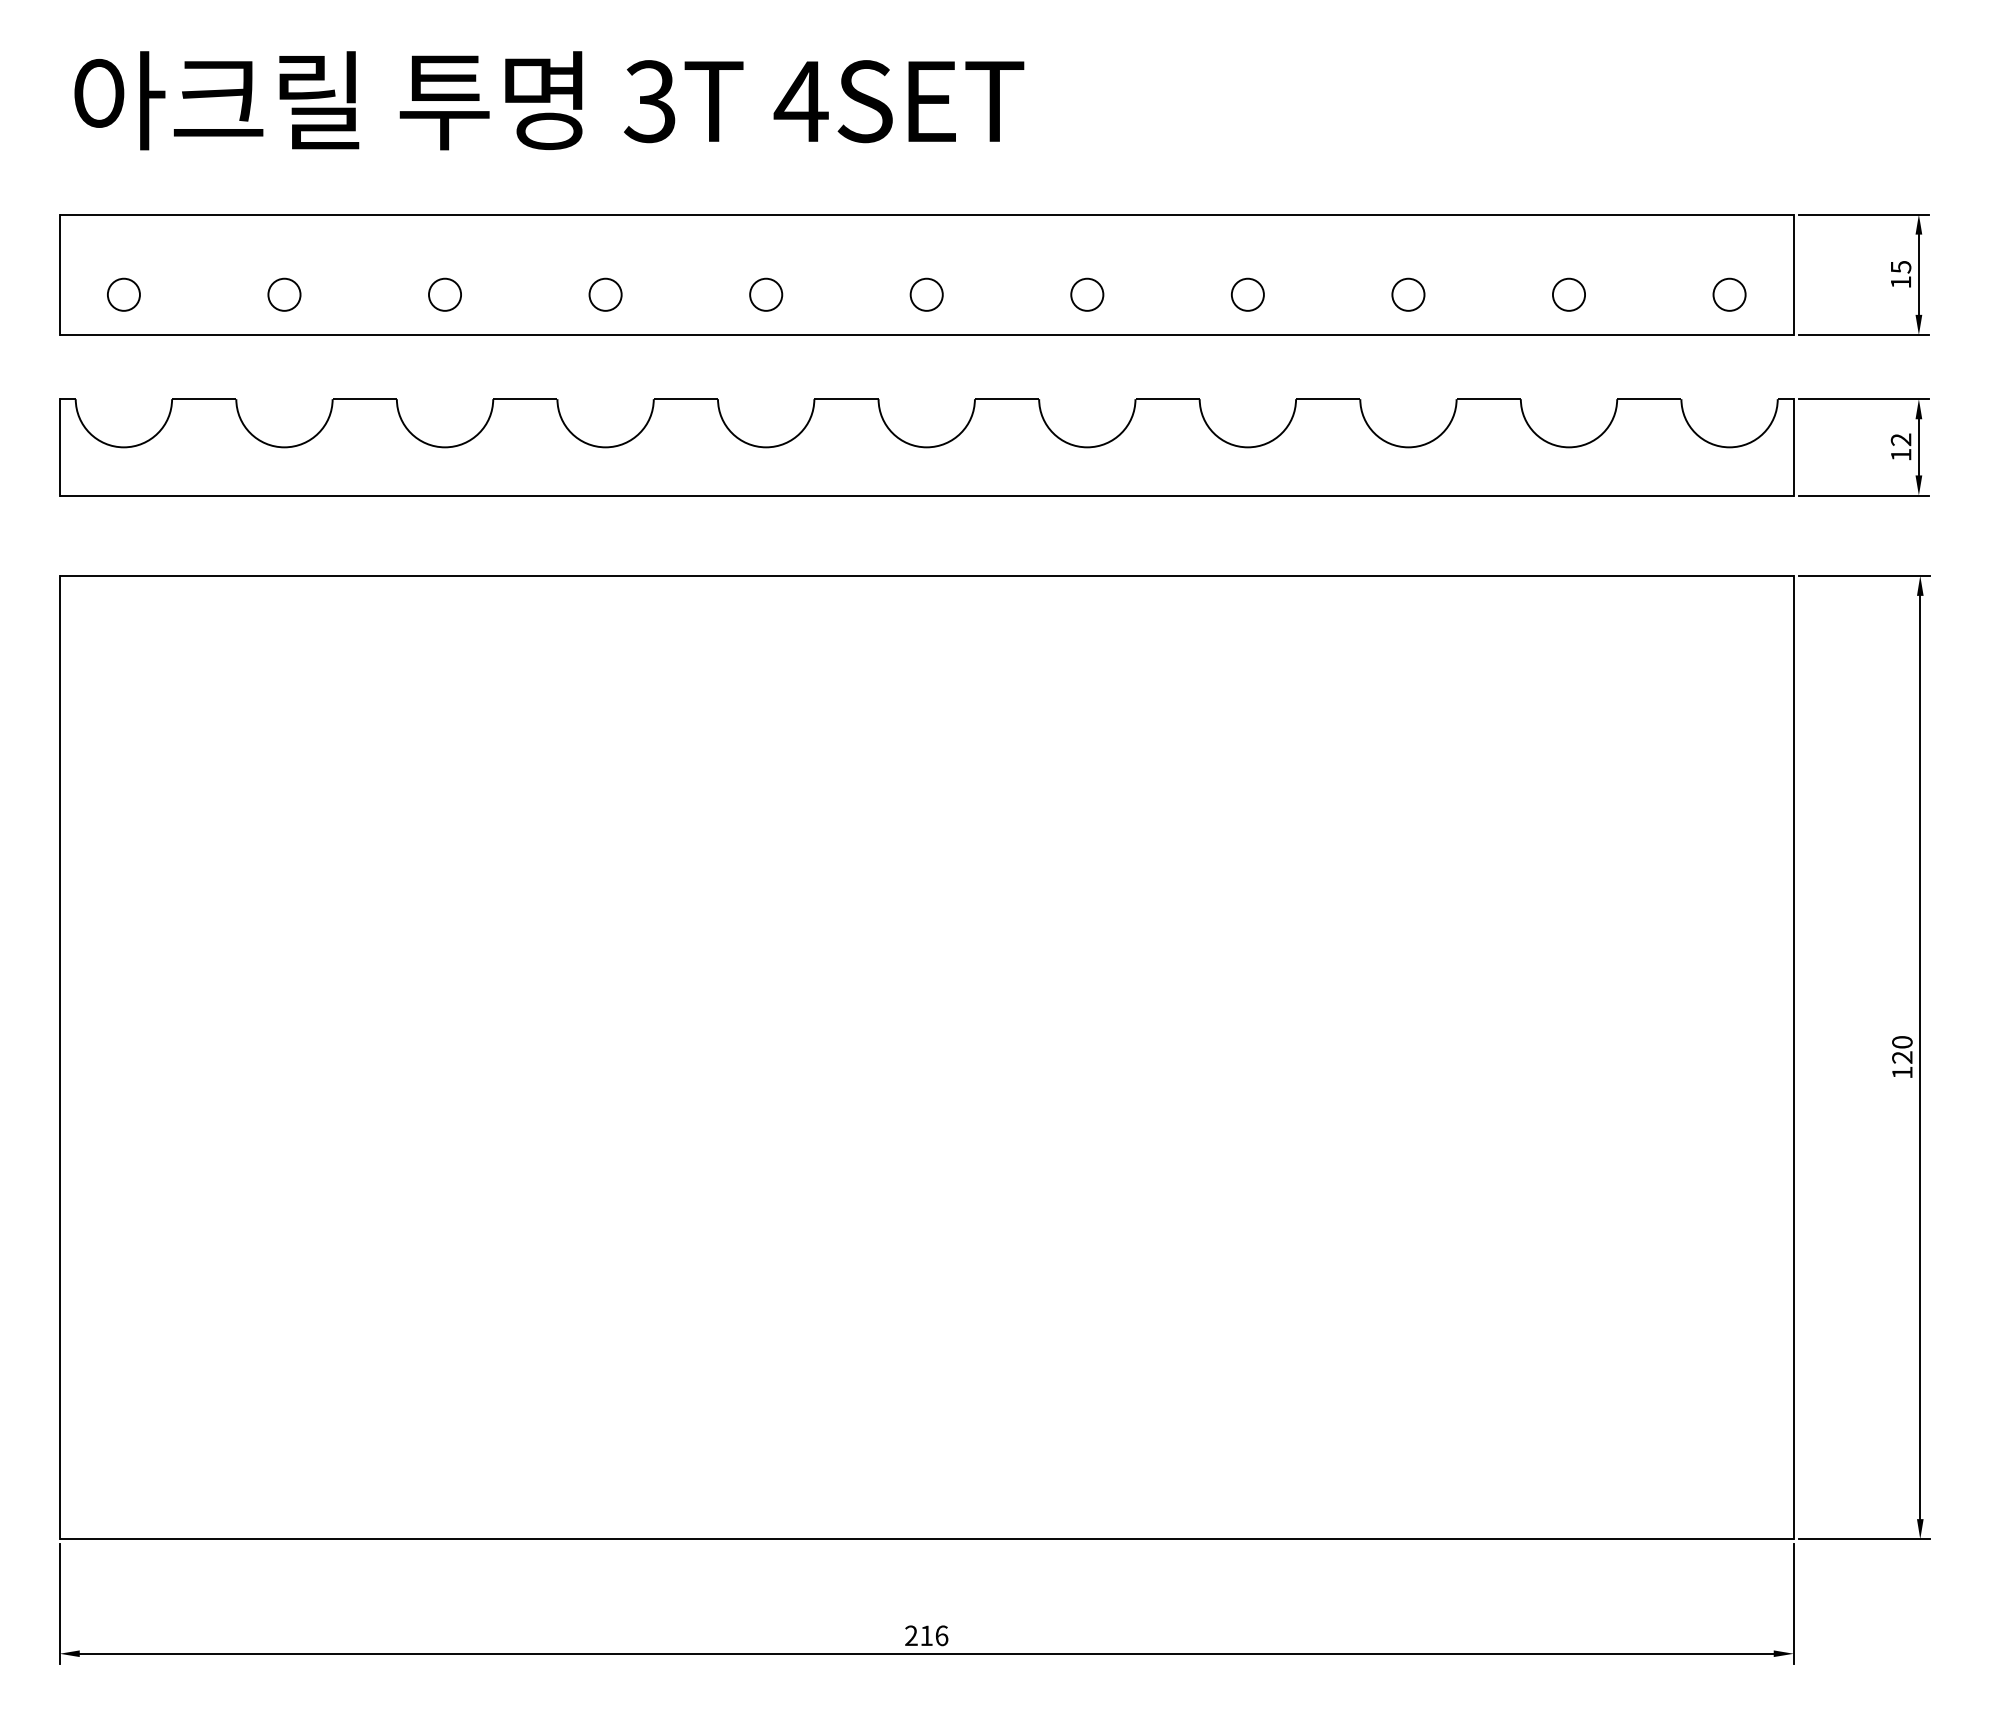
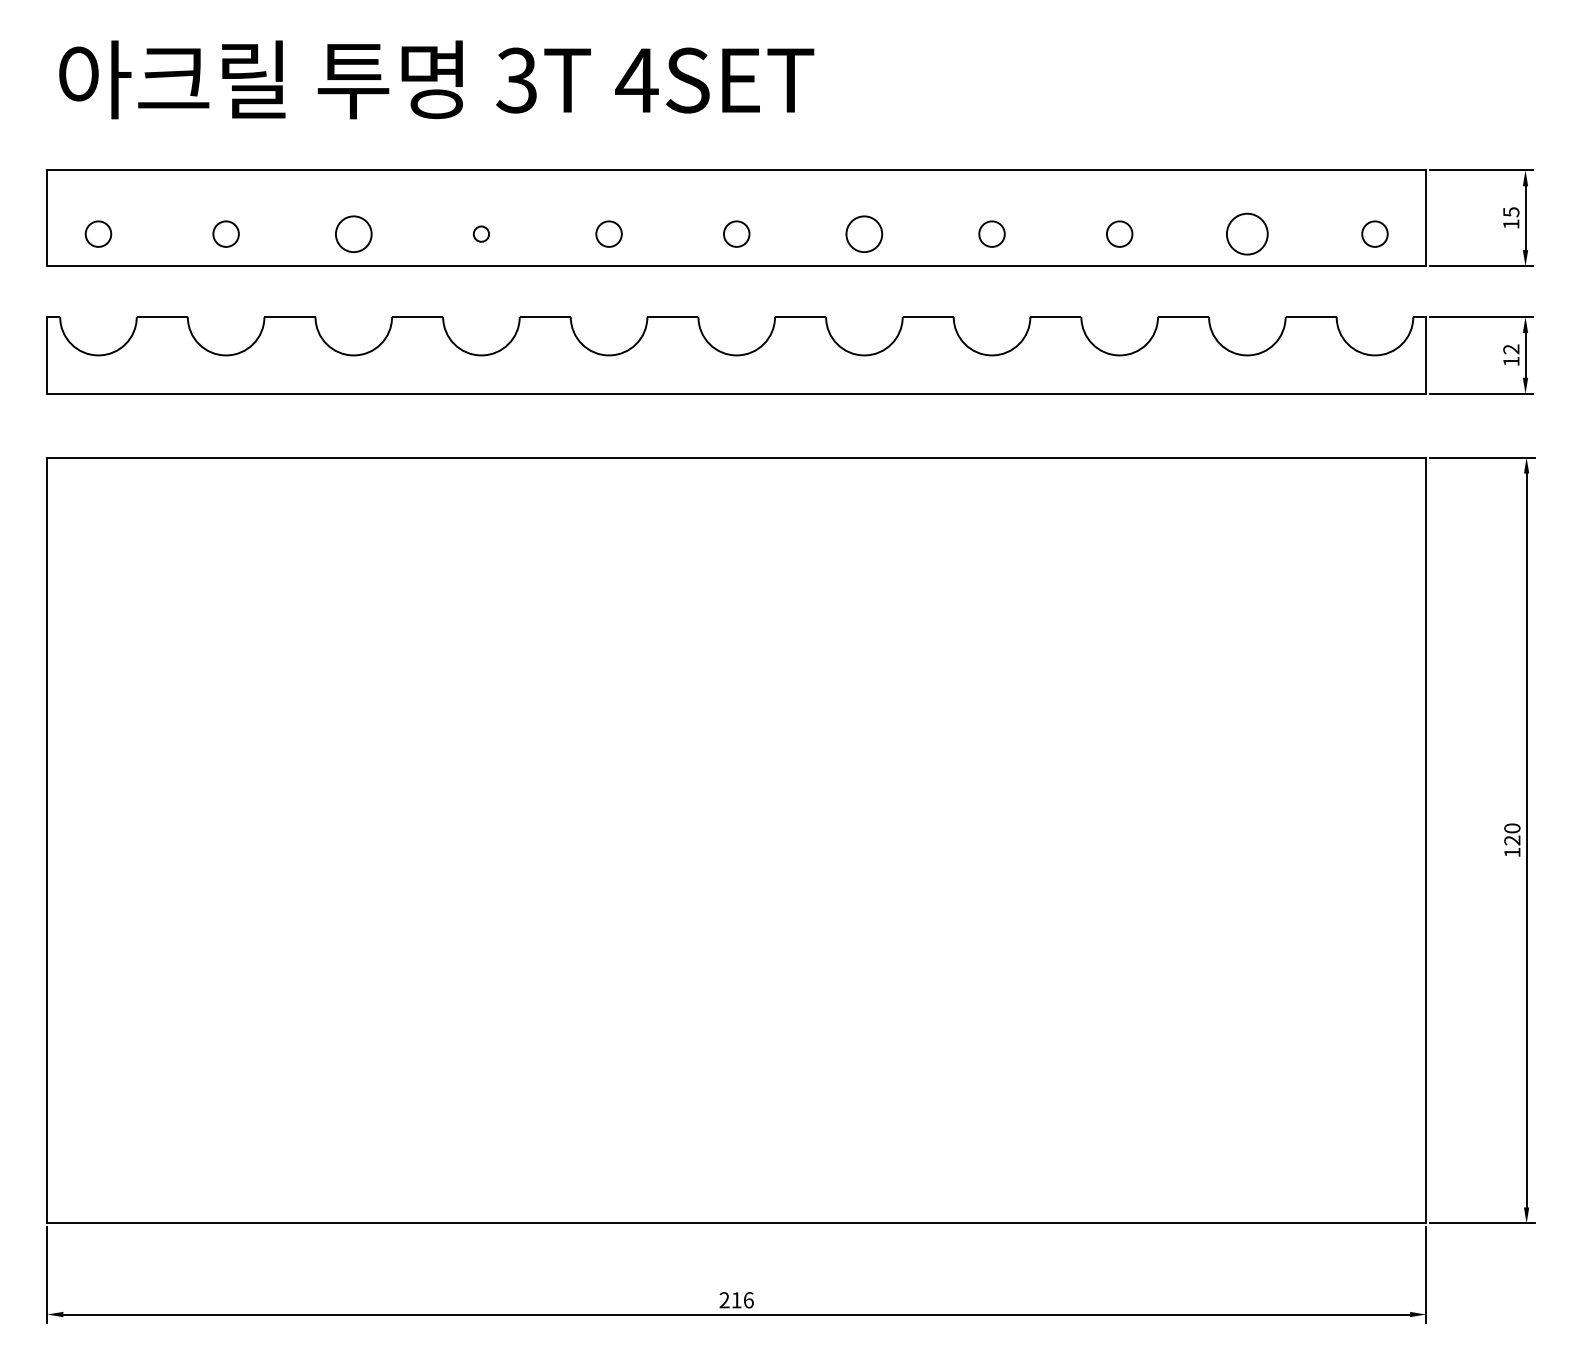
circle: (444, 294) -> (353, 233), size x1.4
circle: (605, 294) -> (481, 233), size x0.6
circle: (1087, 294) -> (864, 233), size x1.4
circle: (1568, 294) -> (1246, 233), size x1.6

